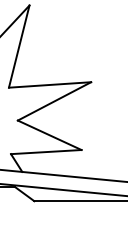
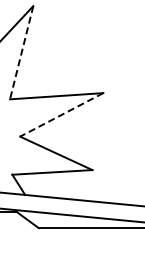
line: (19, 47) -> (21, 53), solid -> dashed
line: (54, 101) -> (61, 114), solid -> dashed

